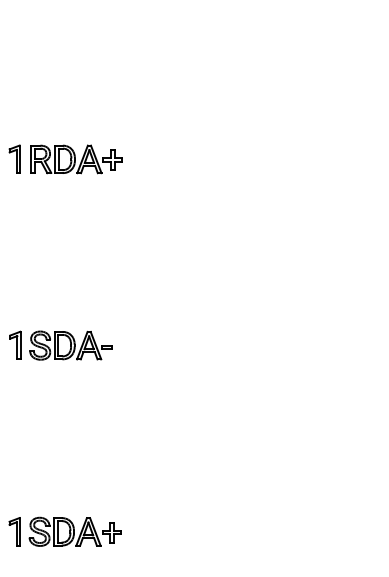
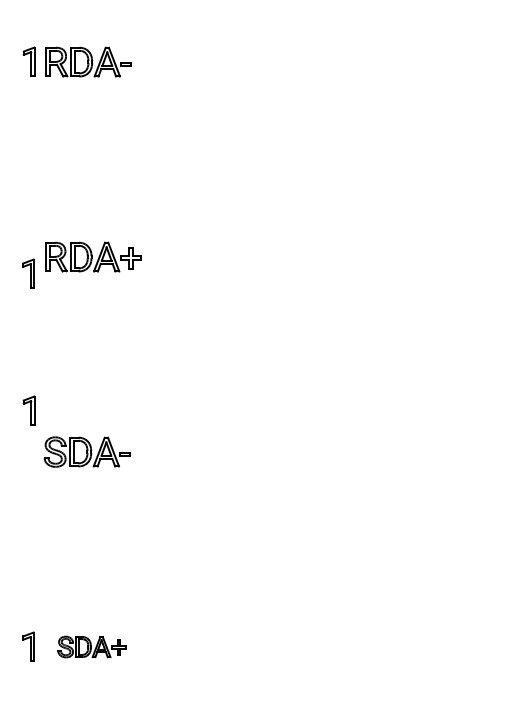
part: (14, 158) -> (28, 273), moved
part: (14, 345) -> (28, 410), moved
part: (74, 531) -> (91, 646), size x0.7

